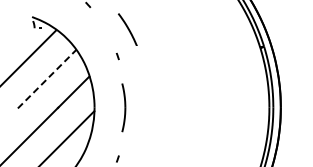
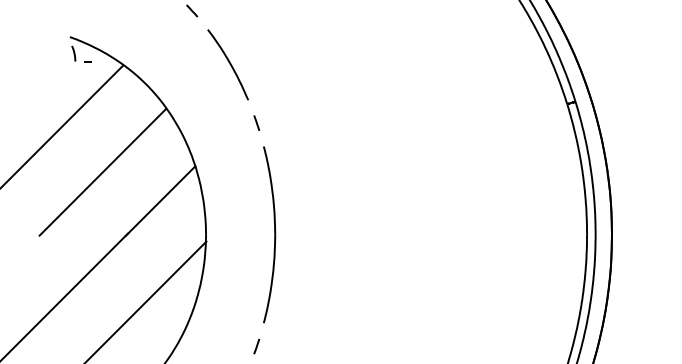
curve: (127, 29) -> (227, 64), moved
line: (47, 79) -> (103, 173), dashed -> solid
part: (123, 107) -> (269, 234), size x1.67

